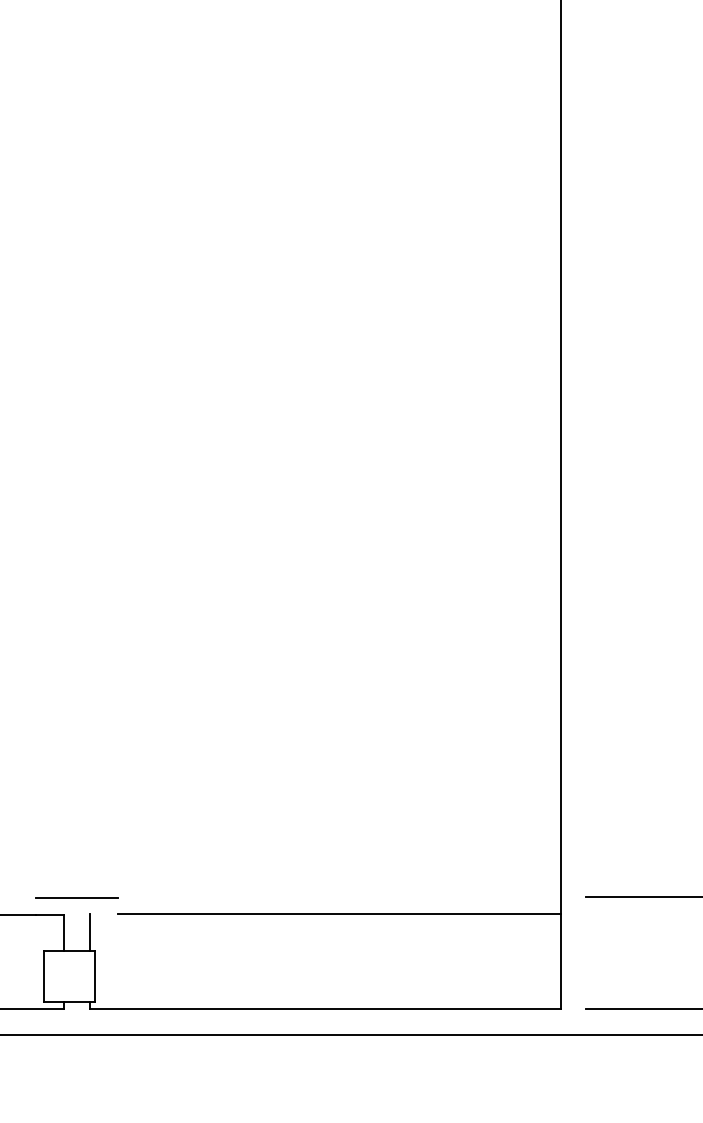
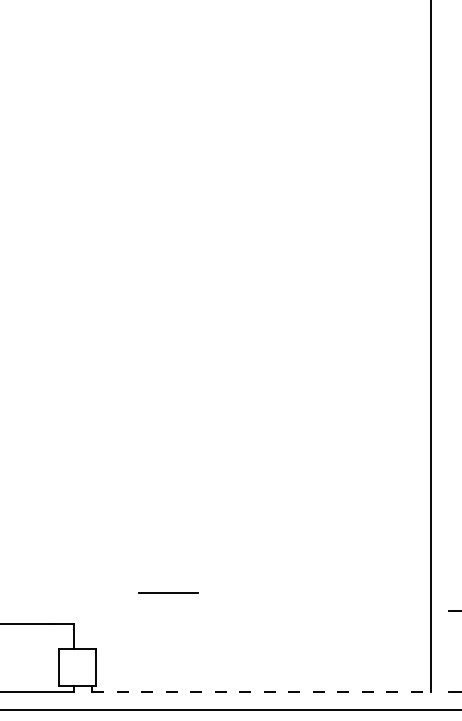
line: (76, 897) -> (168, 593), moved
line: (338, 914) -> (271, 623), removed
line: (89, 932) -> (91, 636), removed
line: (325, 1009) -> (261, 691), solid -> dashed

